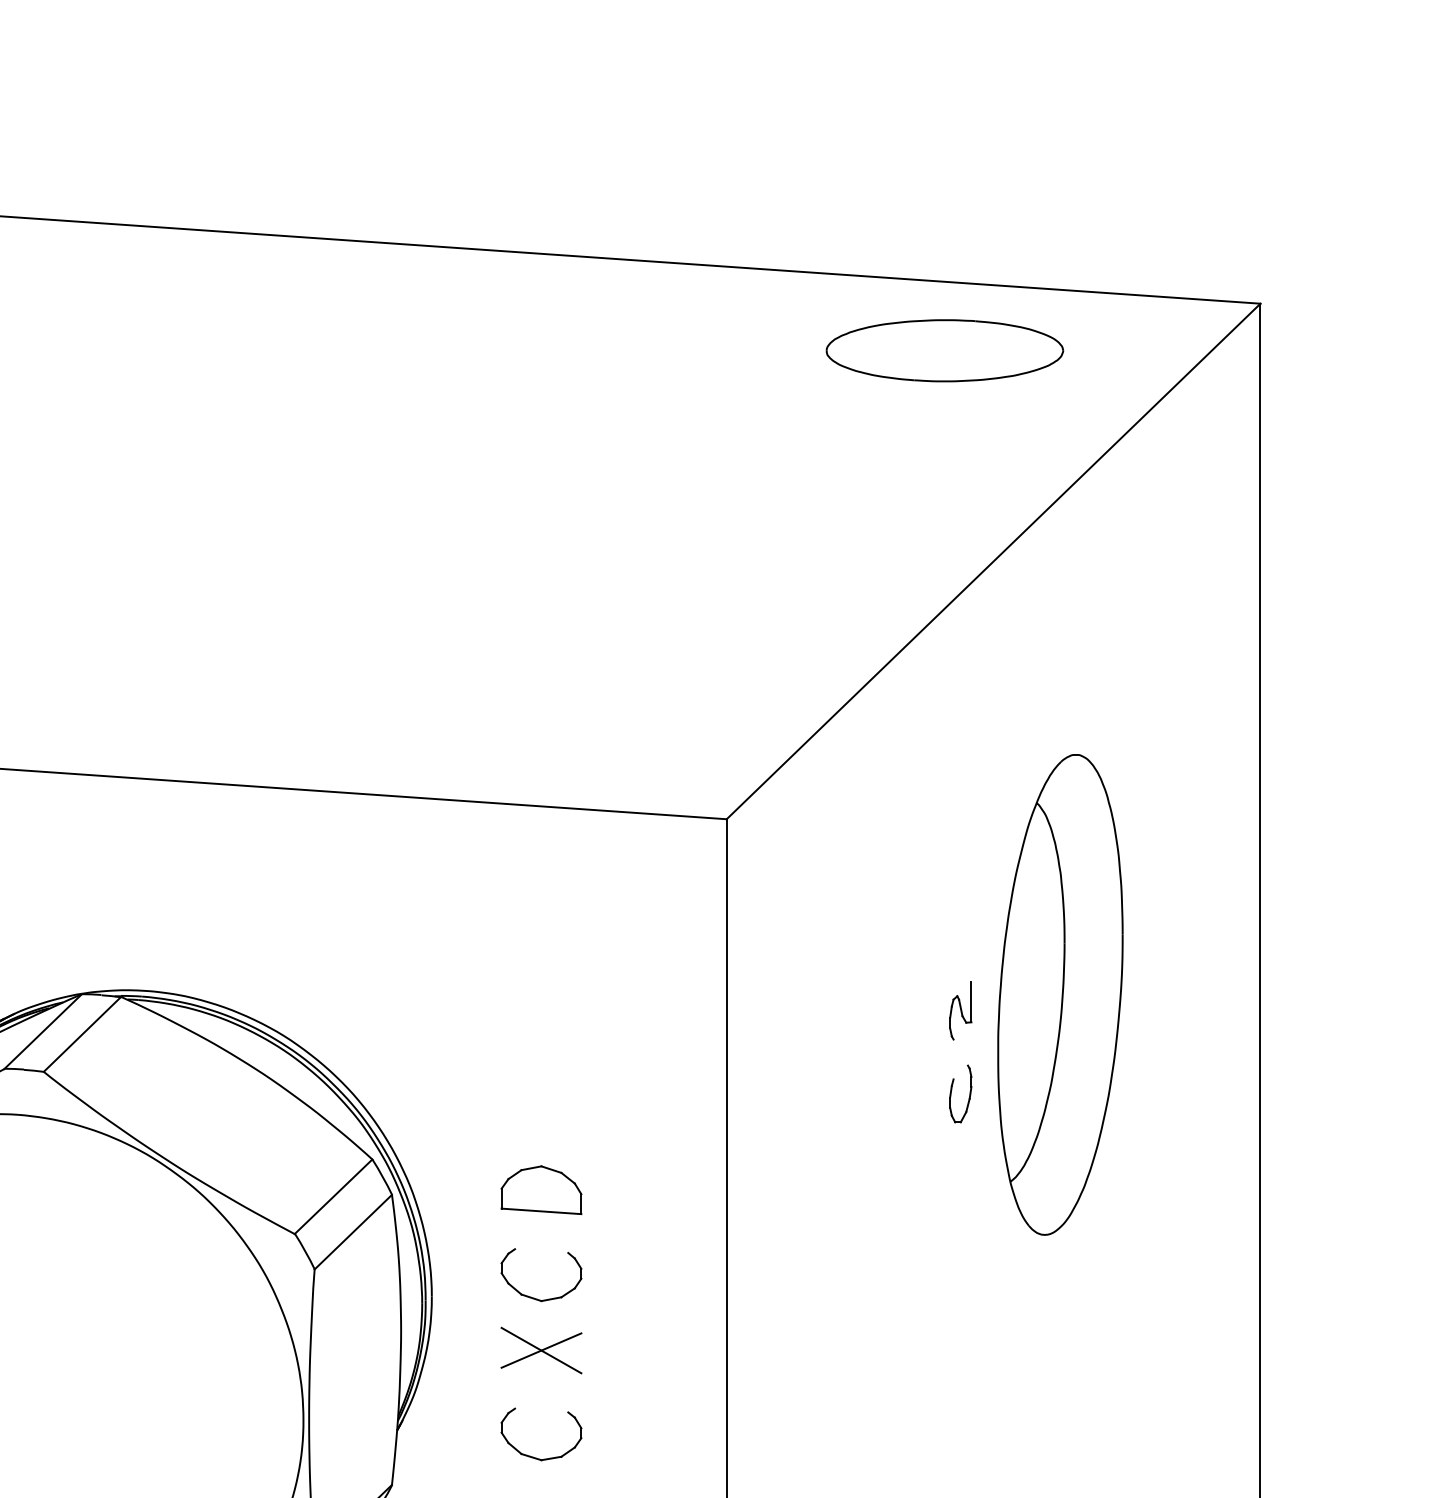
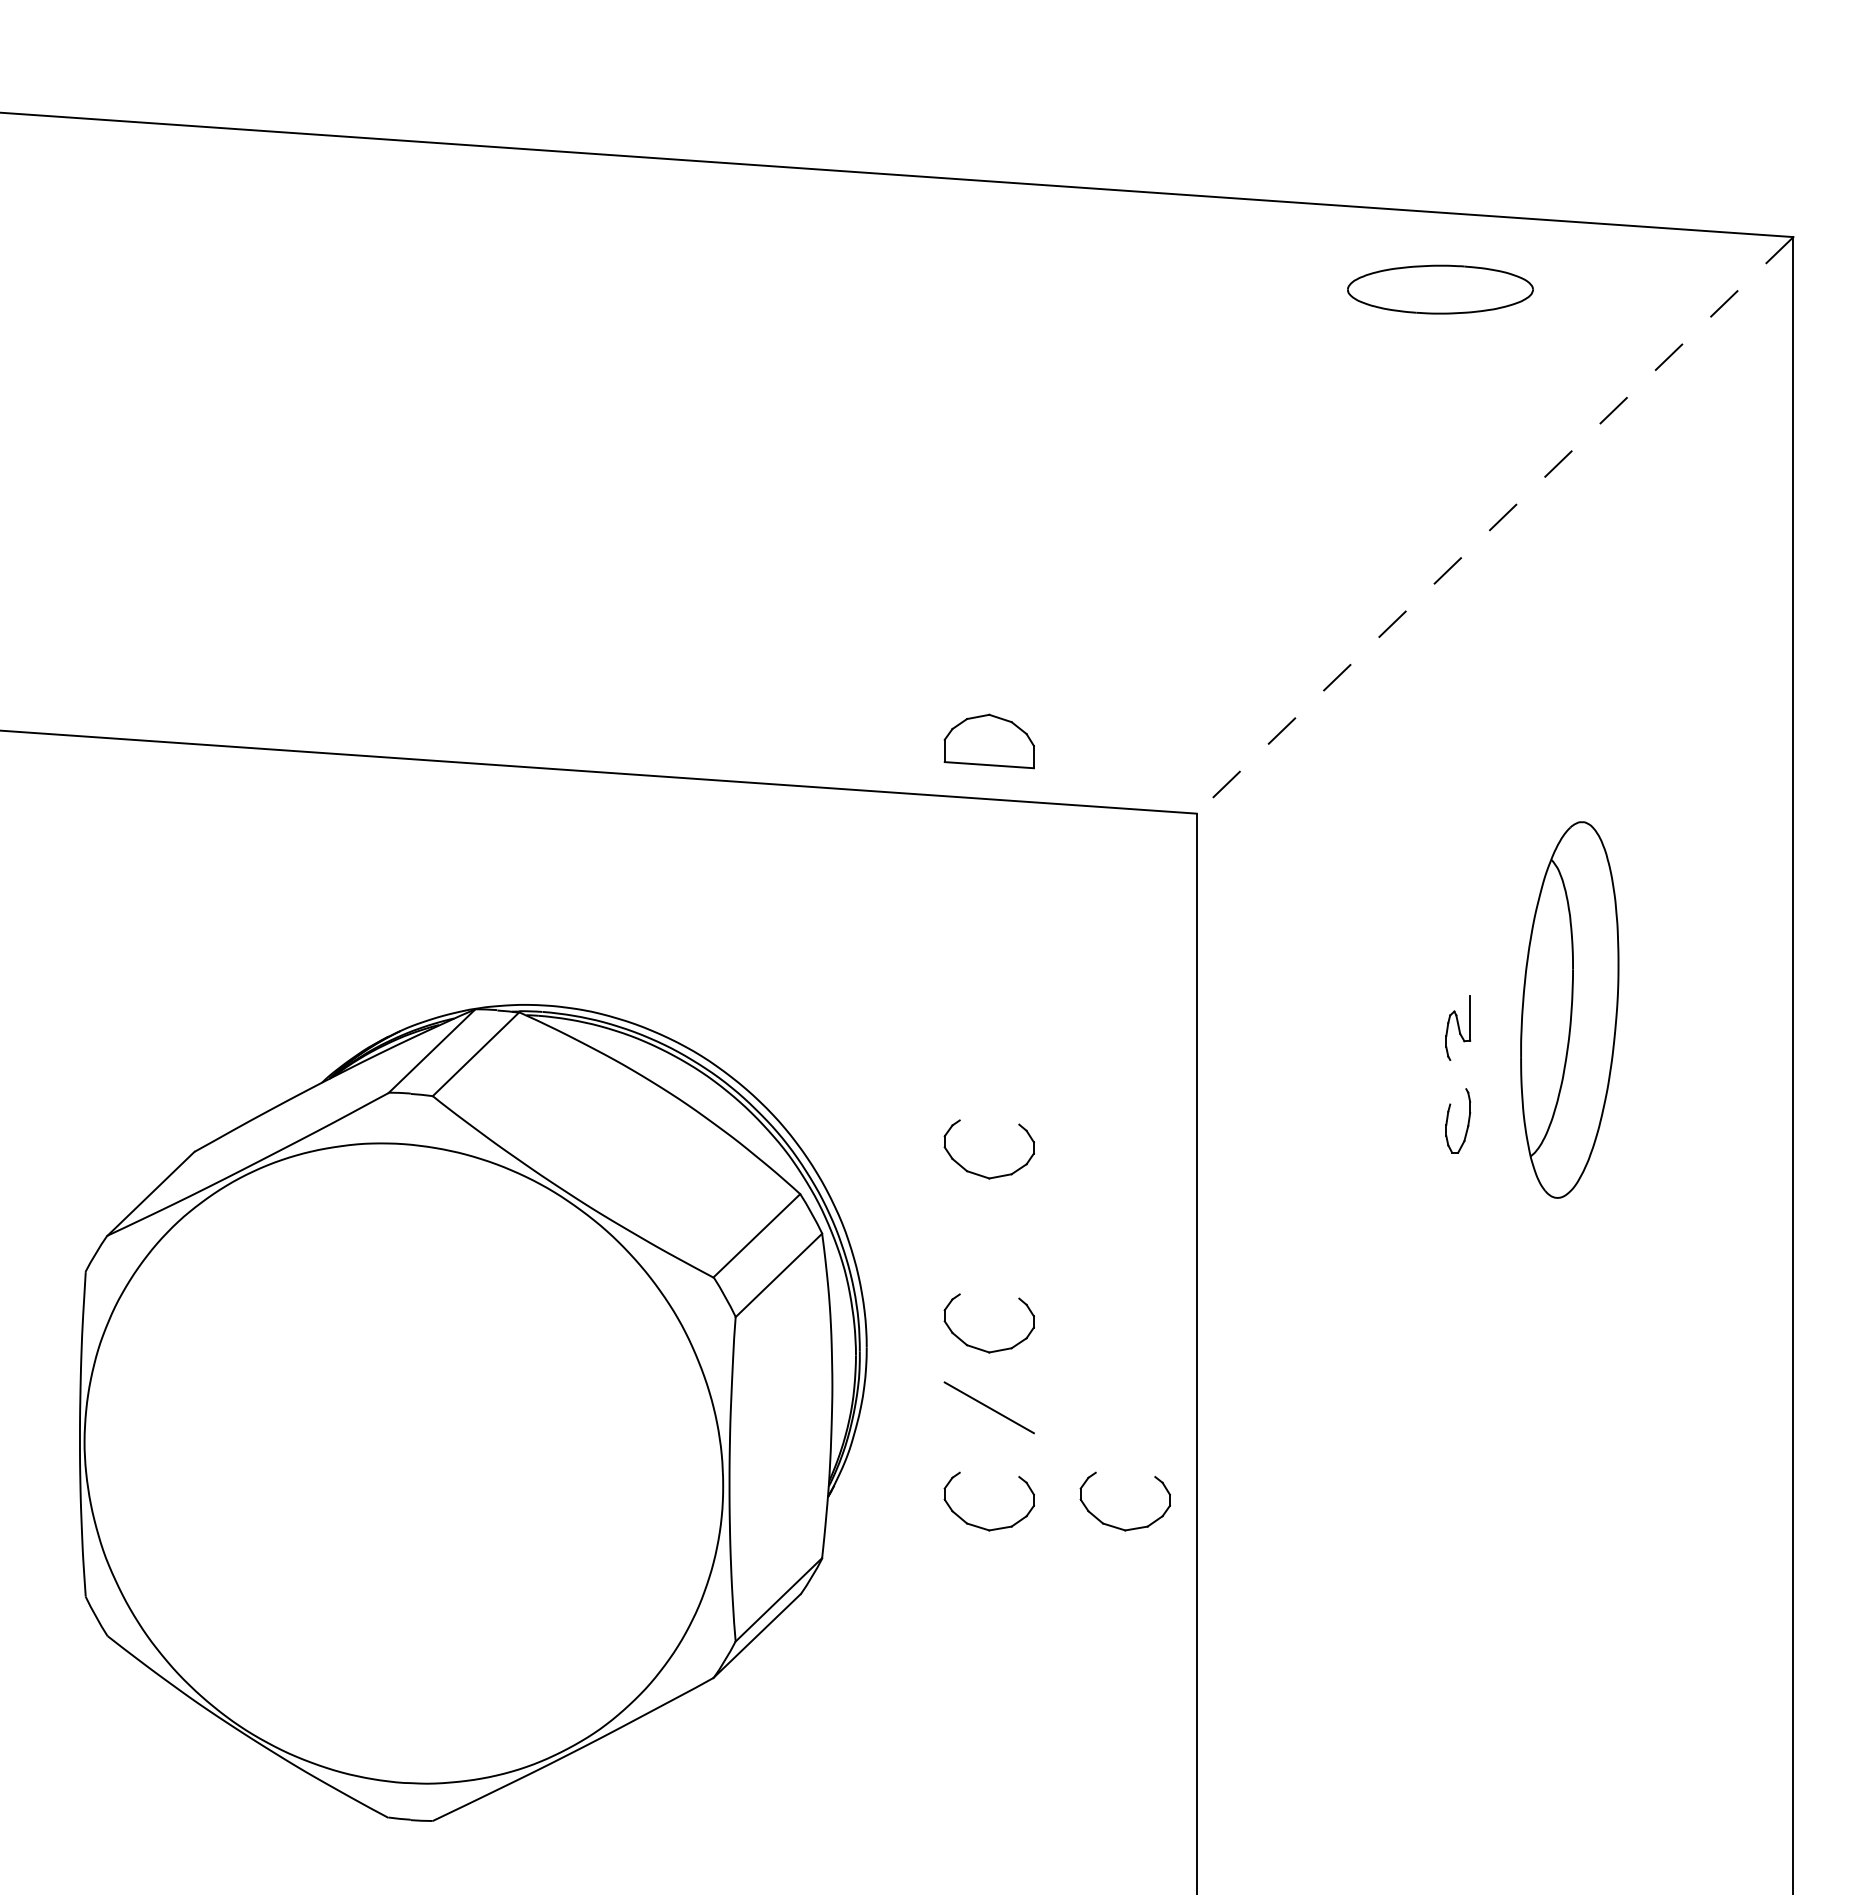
part: (944, 350) -> (1440, 289), size x0.7
line: (993, 561) -> (1494, 525), solid -> dashed
part: (1060, 994) -> (1569, 1009), size x0.7
part: (533, 1141) -> (980, 1174), added
part: (540, 1190) -> (988, 741), moved
line: (540, 1350) -> (988, 1407), removed
part: (655, 1456) -> (1116, 1526), added

